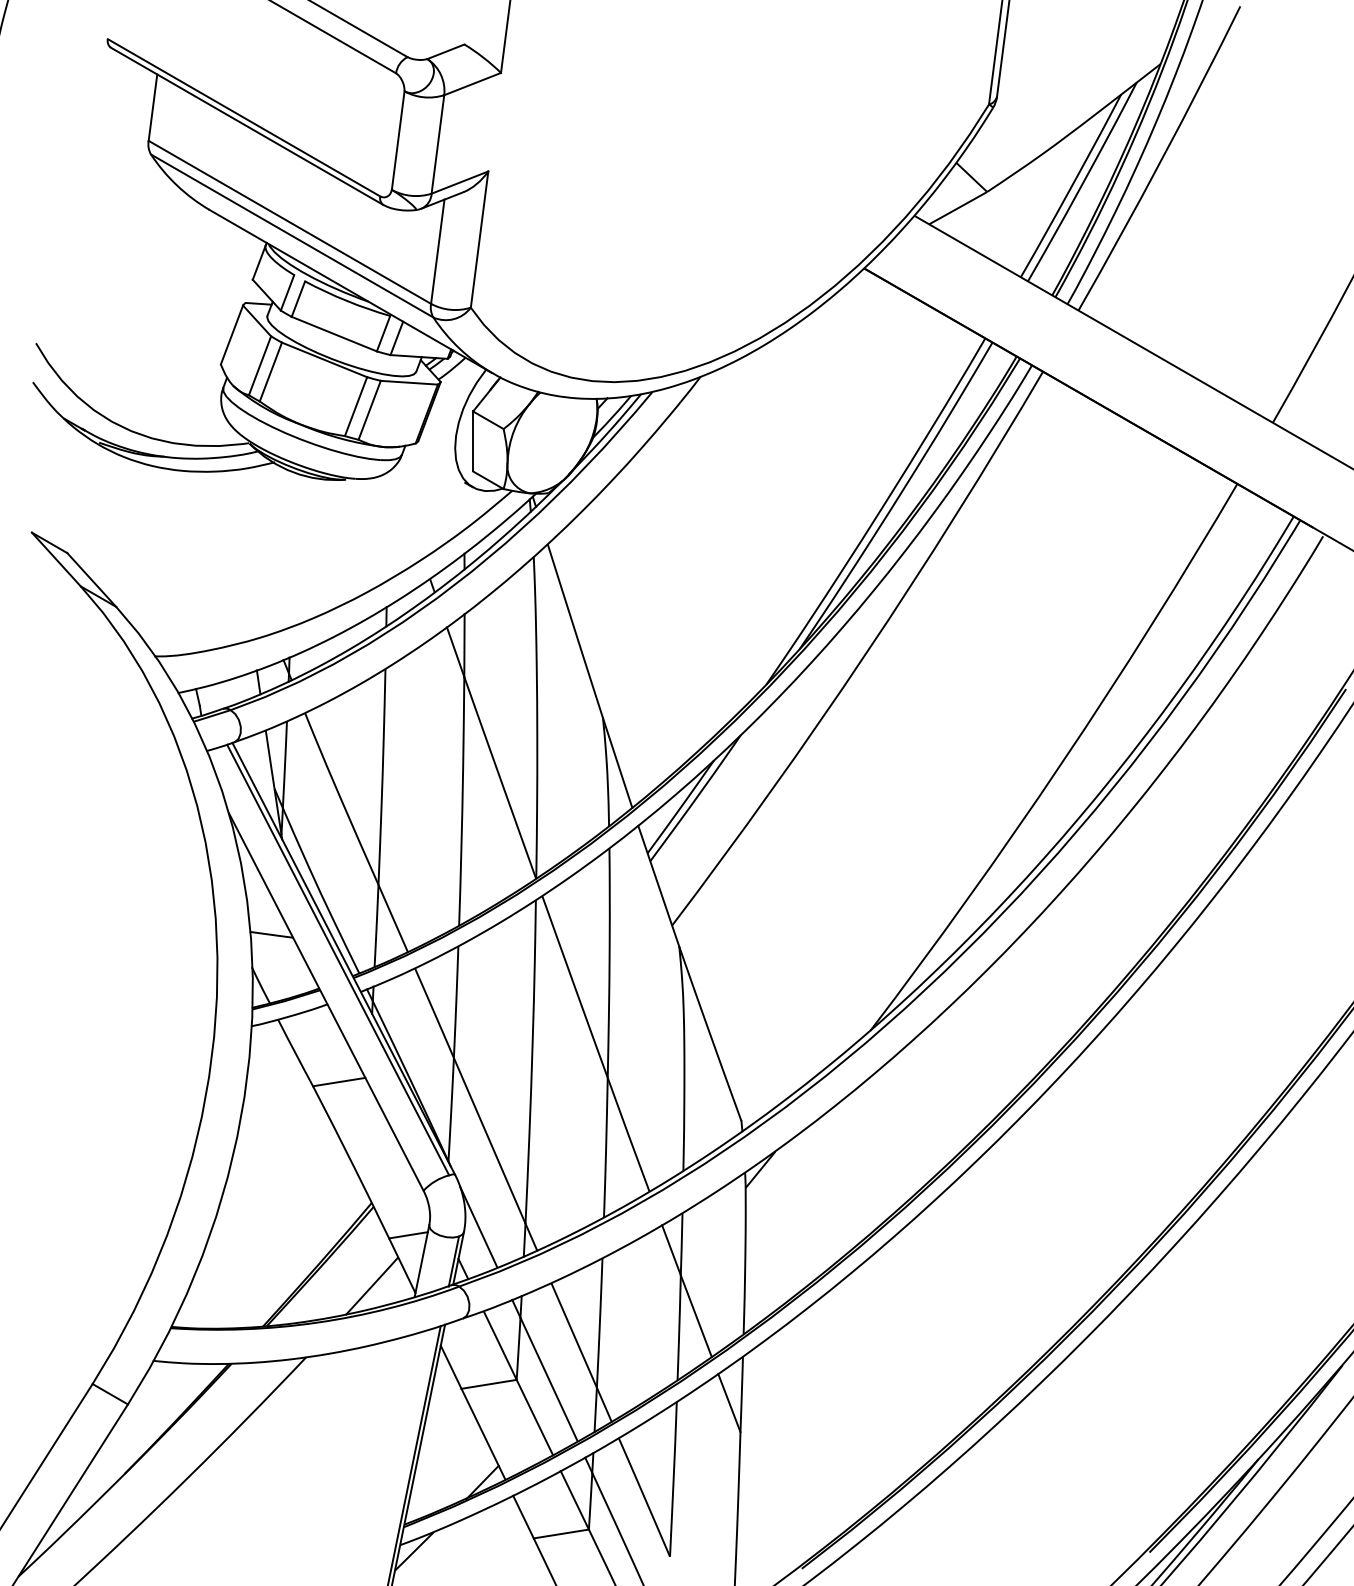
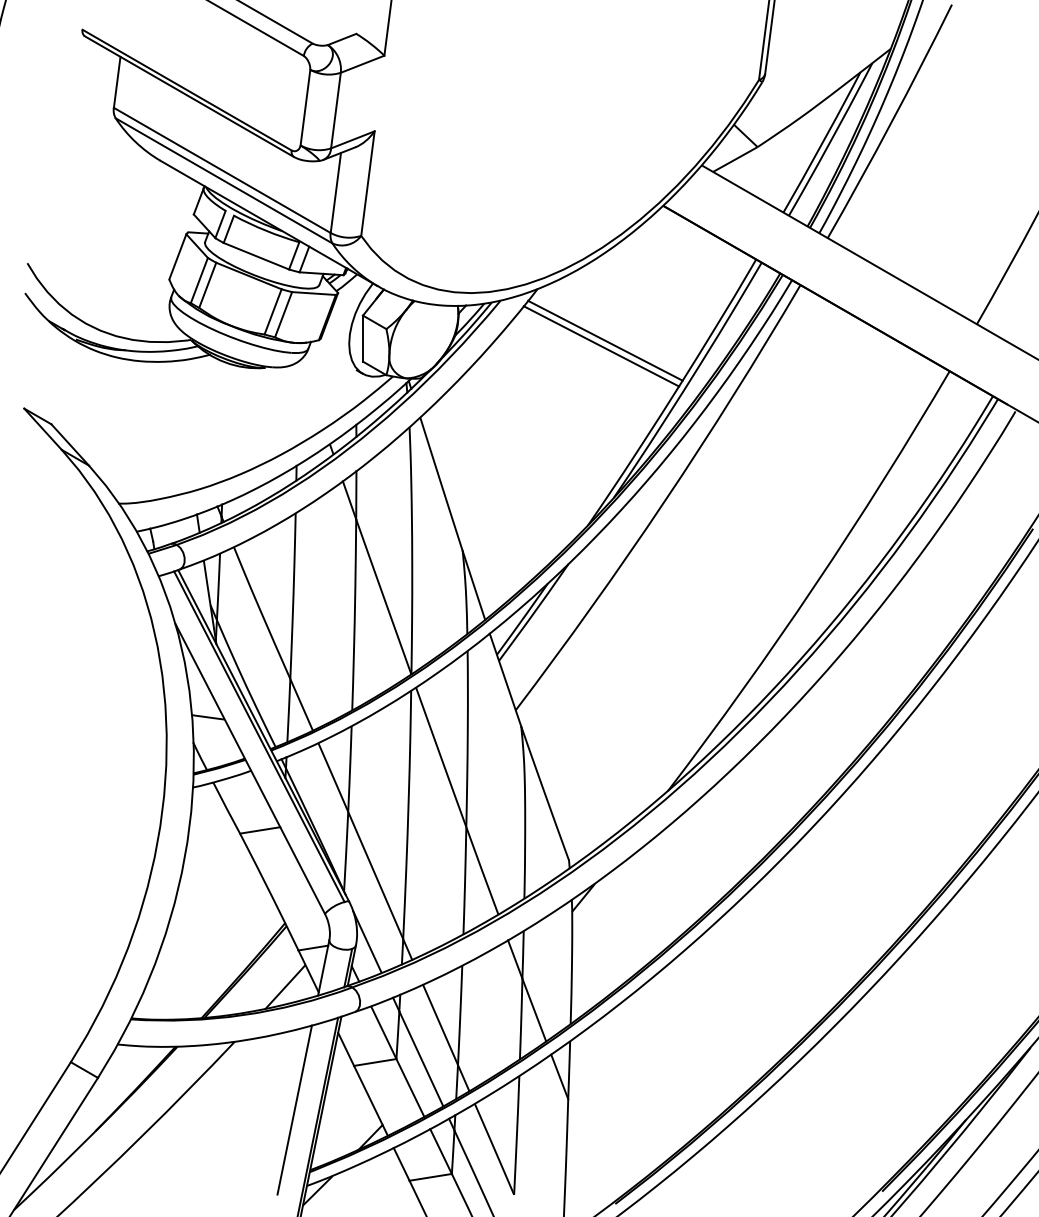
line: (788, 444) -> (605, 340), added
line: (783, 451) -> (601, 346), added
line: (383, 1446) -> (294, 1110), added

